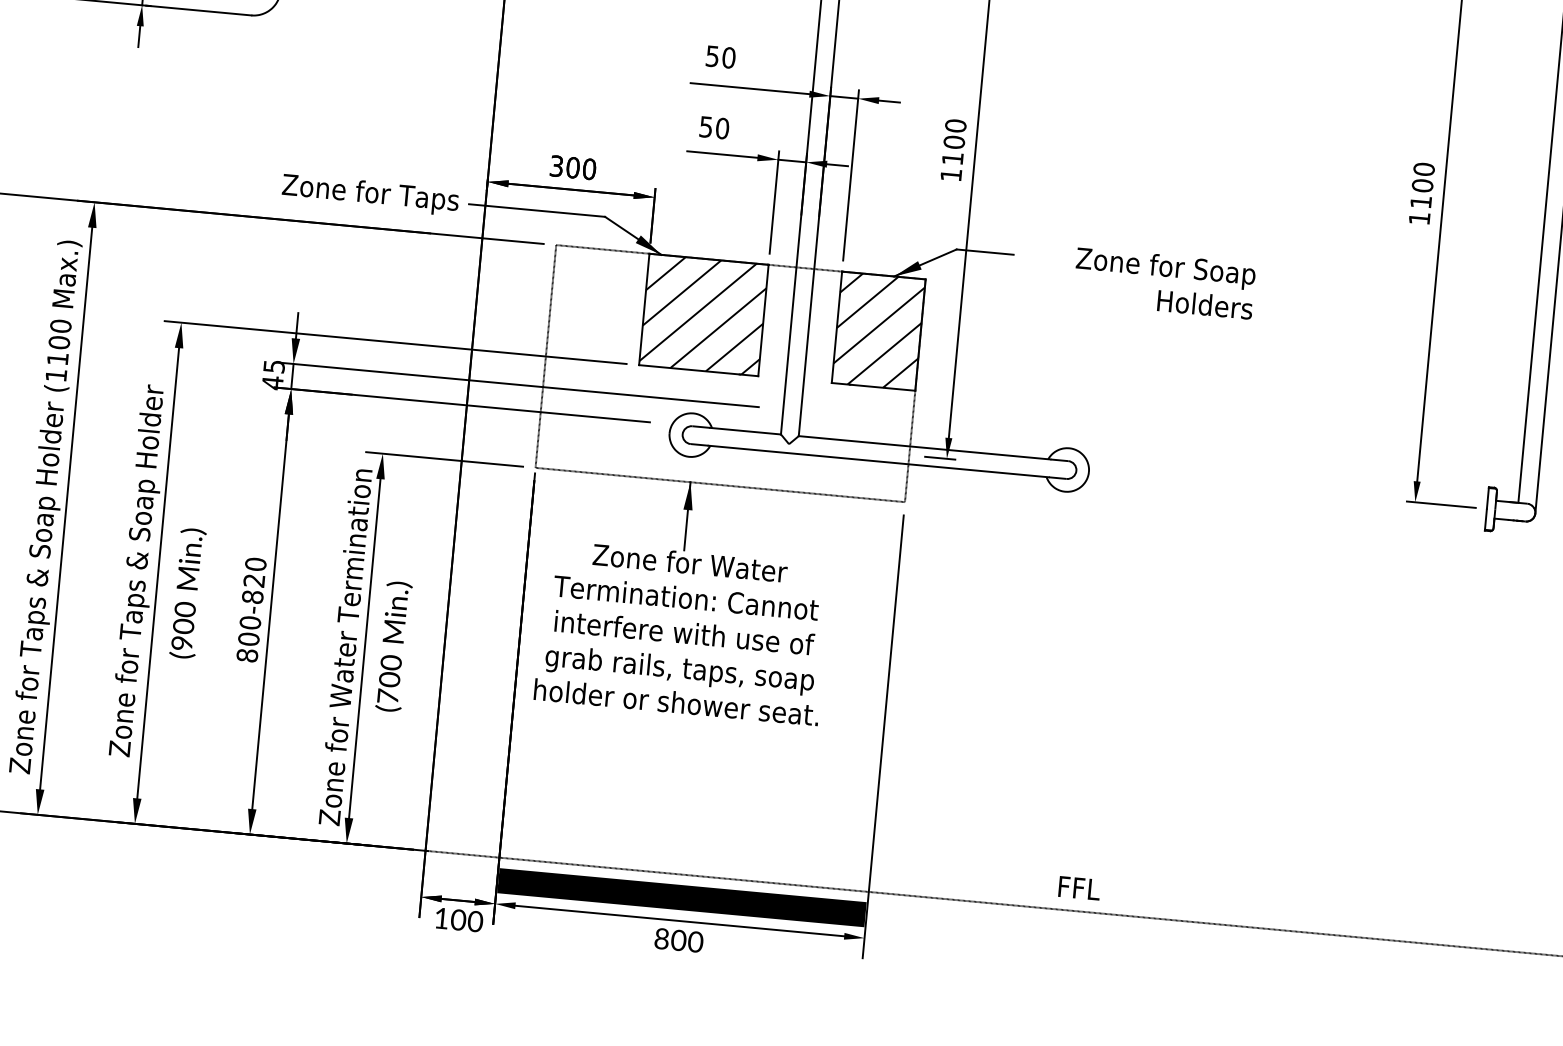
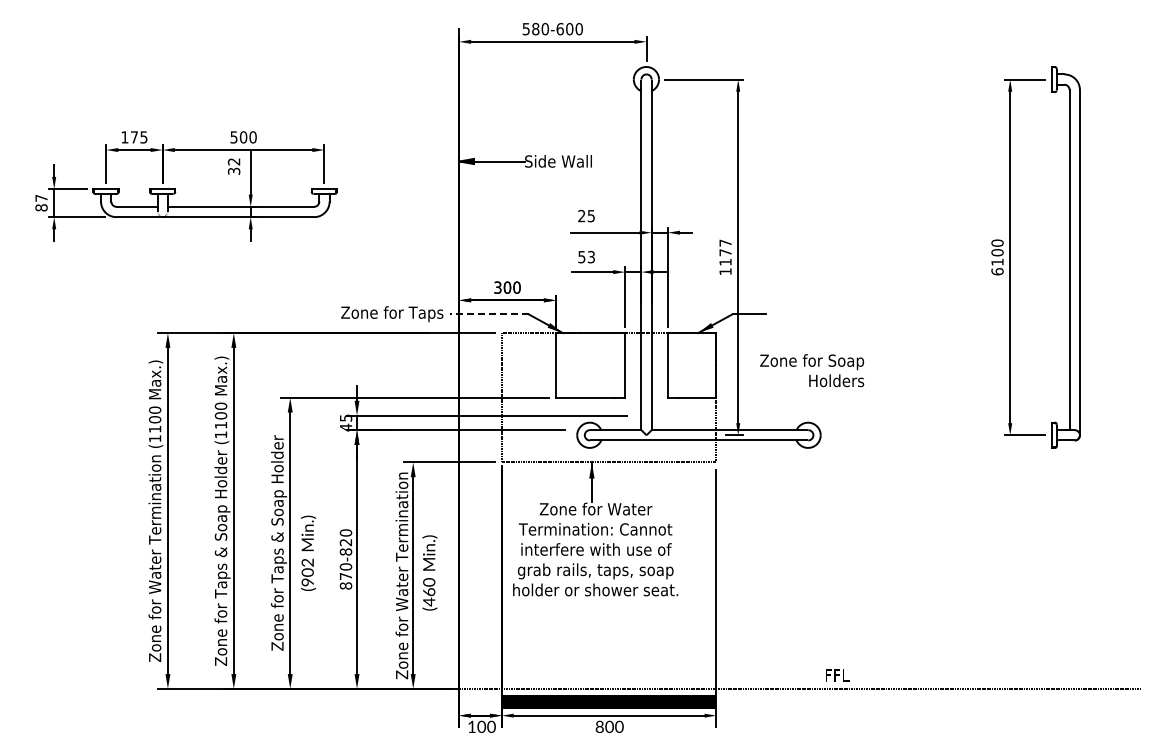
text: (720, 56) -> (586, 215), 50 -> 25
text: (722, 129) -> (591, 257), 50 -> 53
text: (954, 133) -> (725, 247), 1100 -> 1177
line: (536, 210) -> (488, 314), solid -> dashed
text: (1419, 218) -> (997, 271), 1100 -> 6100
text: (1165, 283) -> (812, 370), moved
hatch: (703, 315) -> (590, 365), removed
hatch: (877, 331) -> (691, 365), removed
text: (184, 609) -> (307, 562), (900 -> (902
text: (248, 639) -> (345, 576), 800-820 -> 870-820
text: (389, 687) -> (429, 596), (700 -> (460

